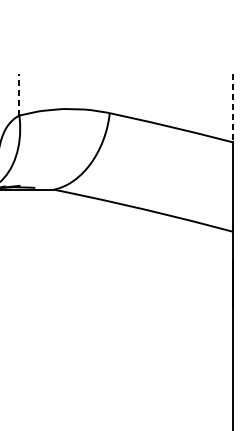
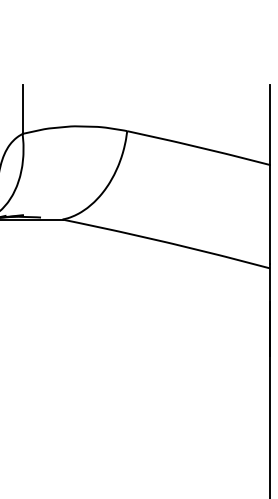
line: (19, 94) -> (22, 109), dashed -> solid
line: (233, 108) -> (270, 125), dashed -> solid

